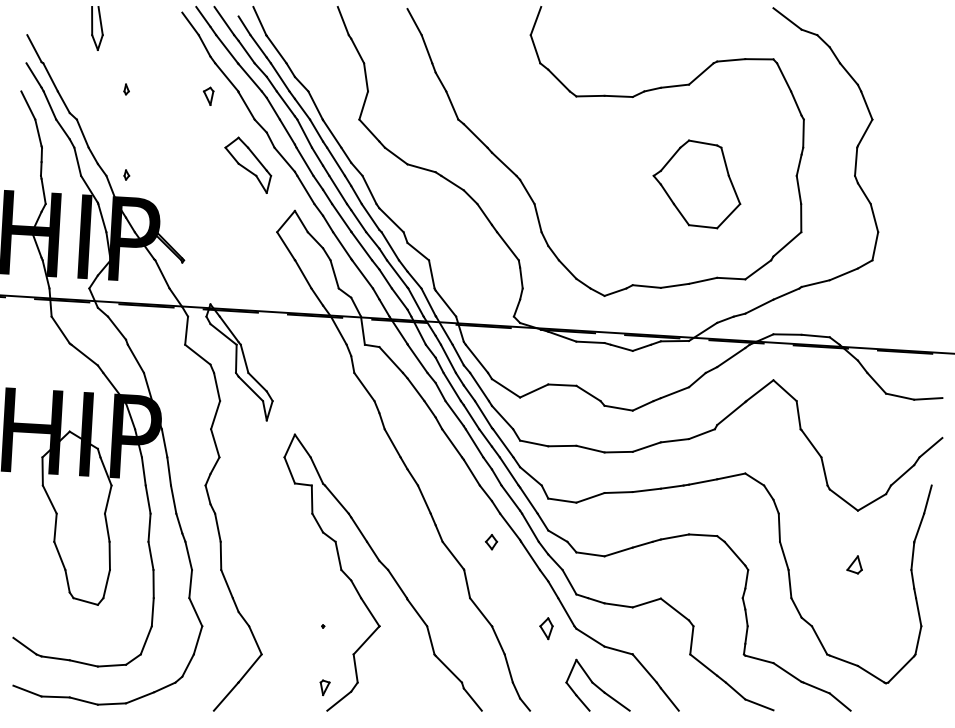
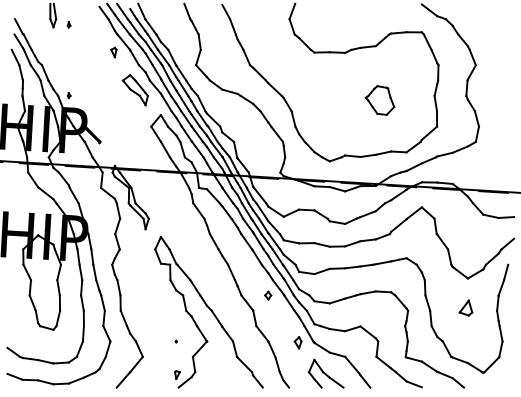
part: (125, 88) -> (68, 24), moved
part: (695, 184) -> (379, 100), size x0.6
part: (855, 563) -> (466, 307), size x1.6

